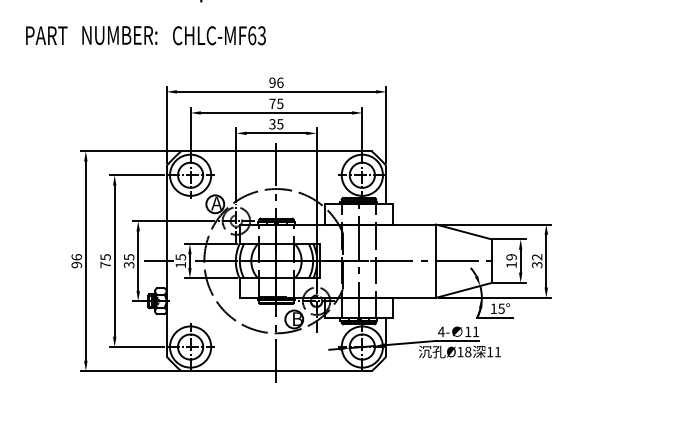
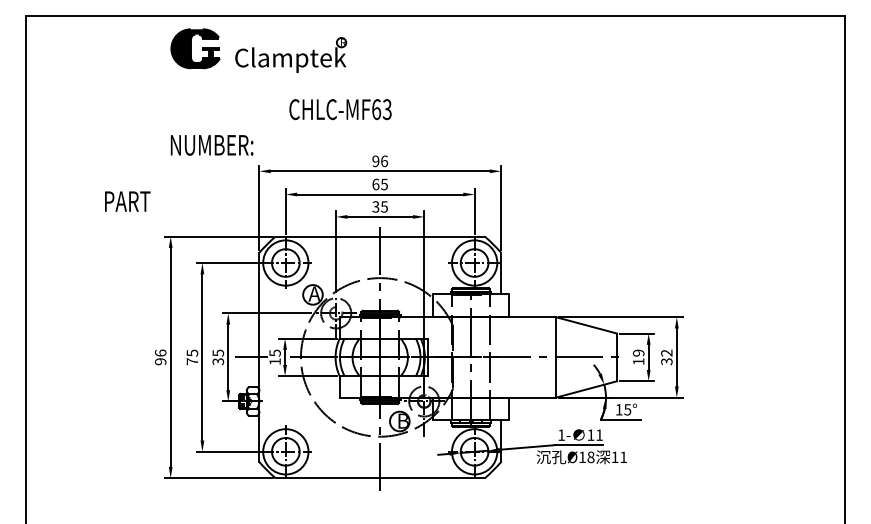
text: (46, 35) -> (127, 201), moved
text: (119, 35) -> (211, 145), moved
text: (219, 35) -> (340, 109), moved
text: (272, 103) -> (375, 184), 75 -> 65
text: (441, 331) -> (561, 434), 4- -> 1-

